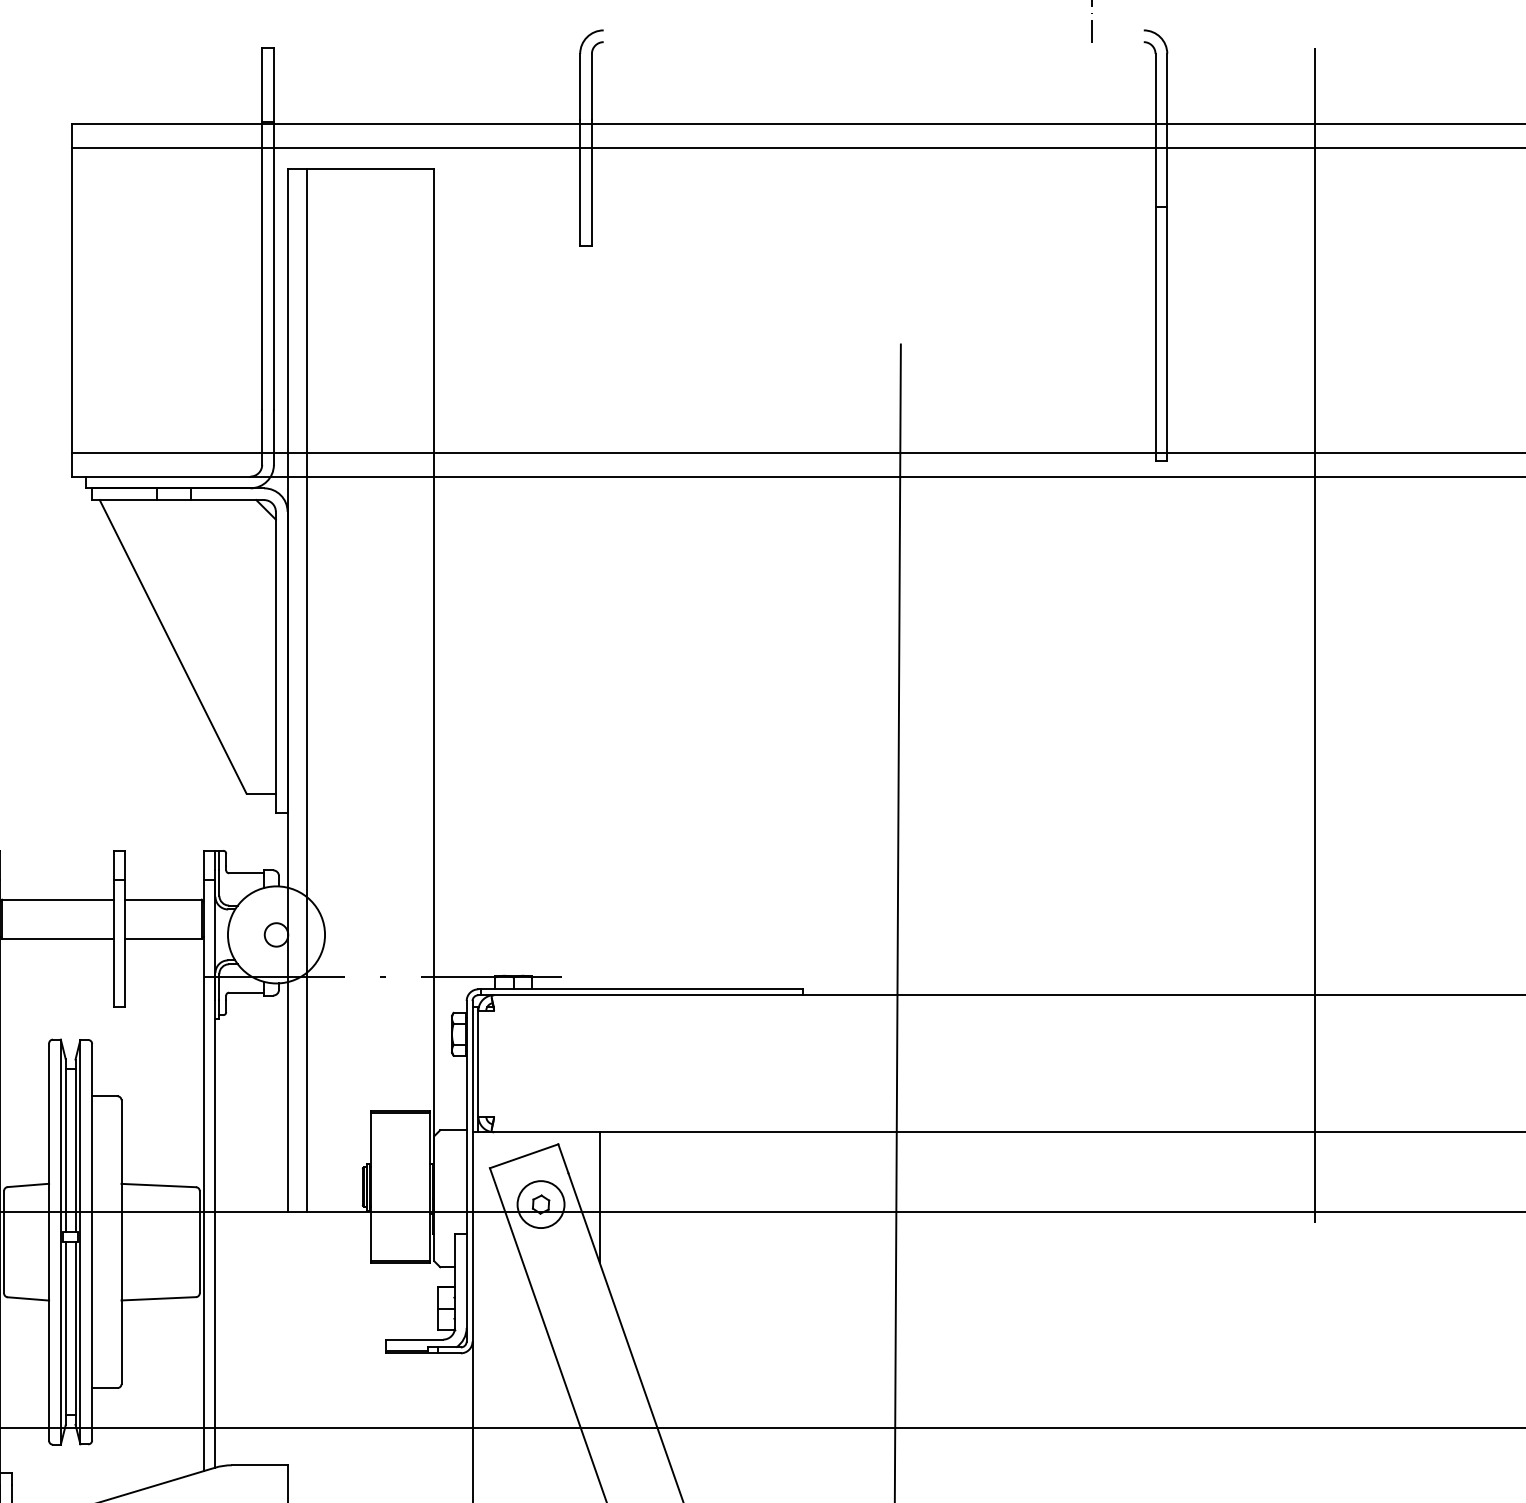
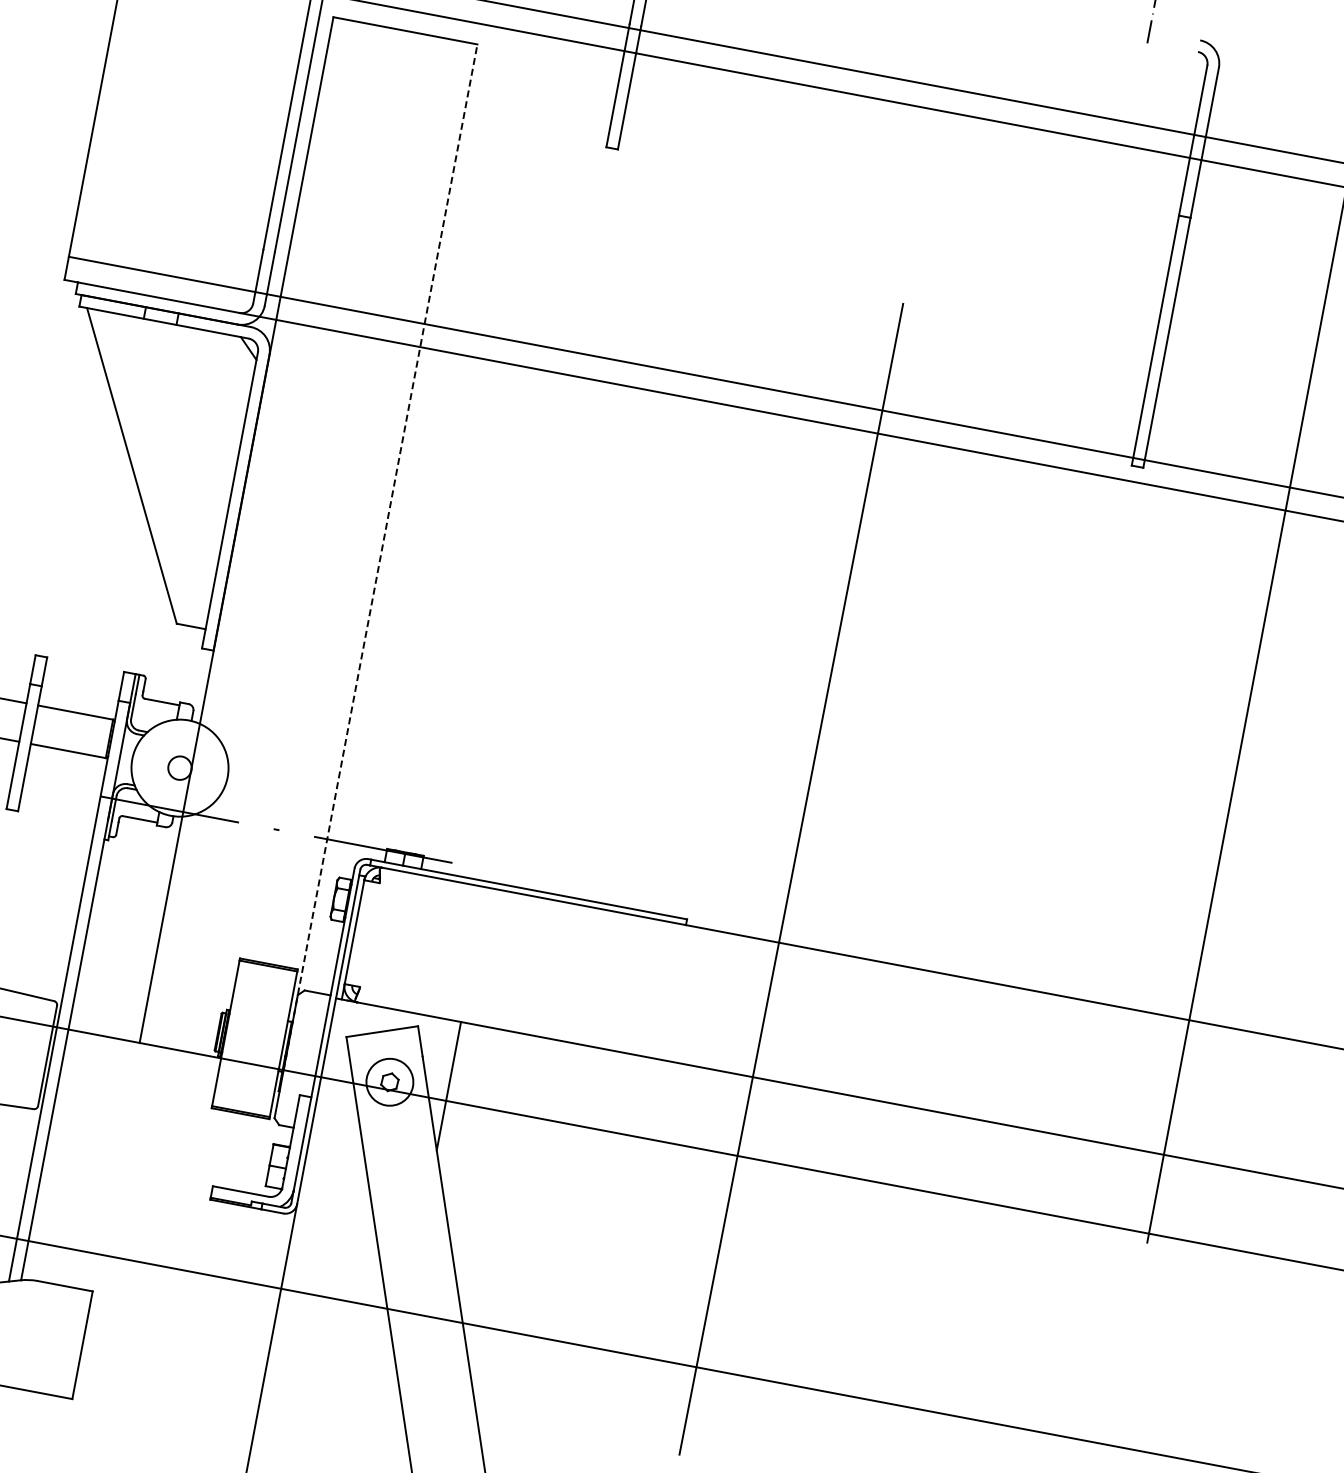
line: (307, 690) -> (255, 533), removed
line: (434, 690) -> (380, 557), solid -> dashed

